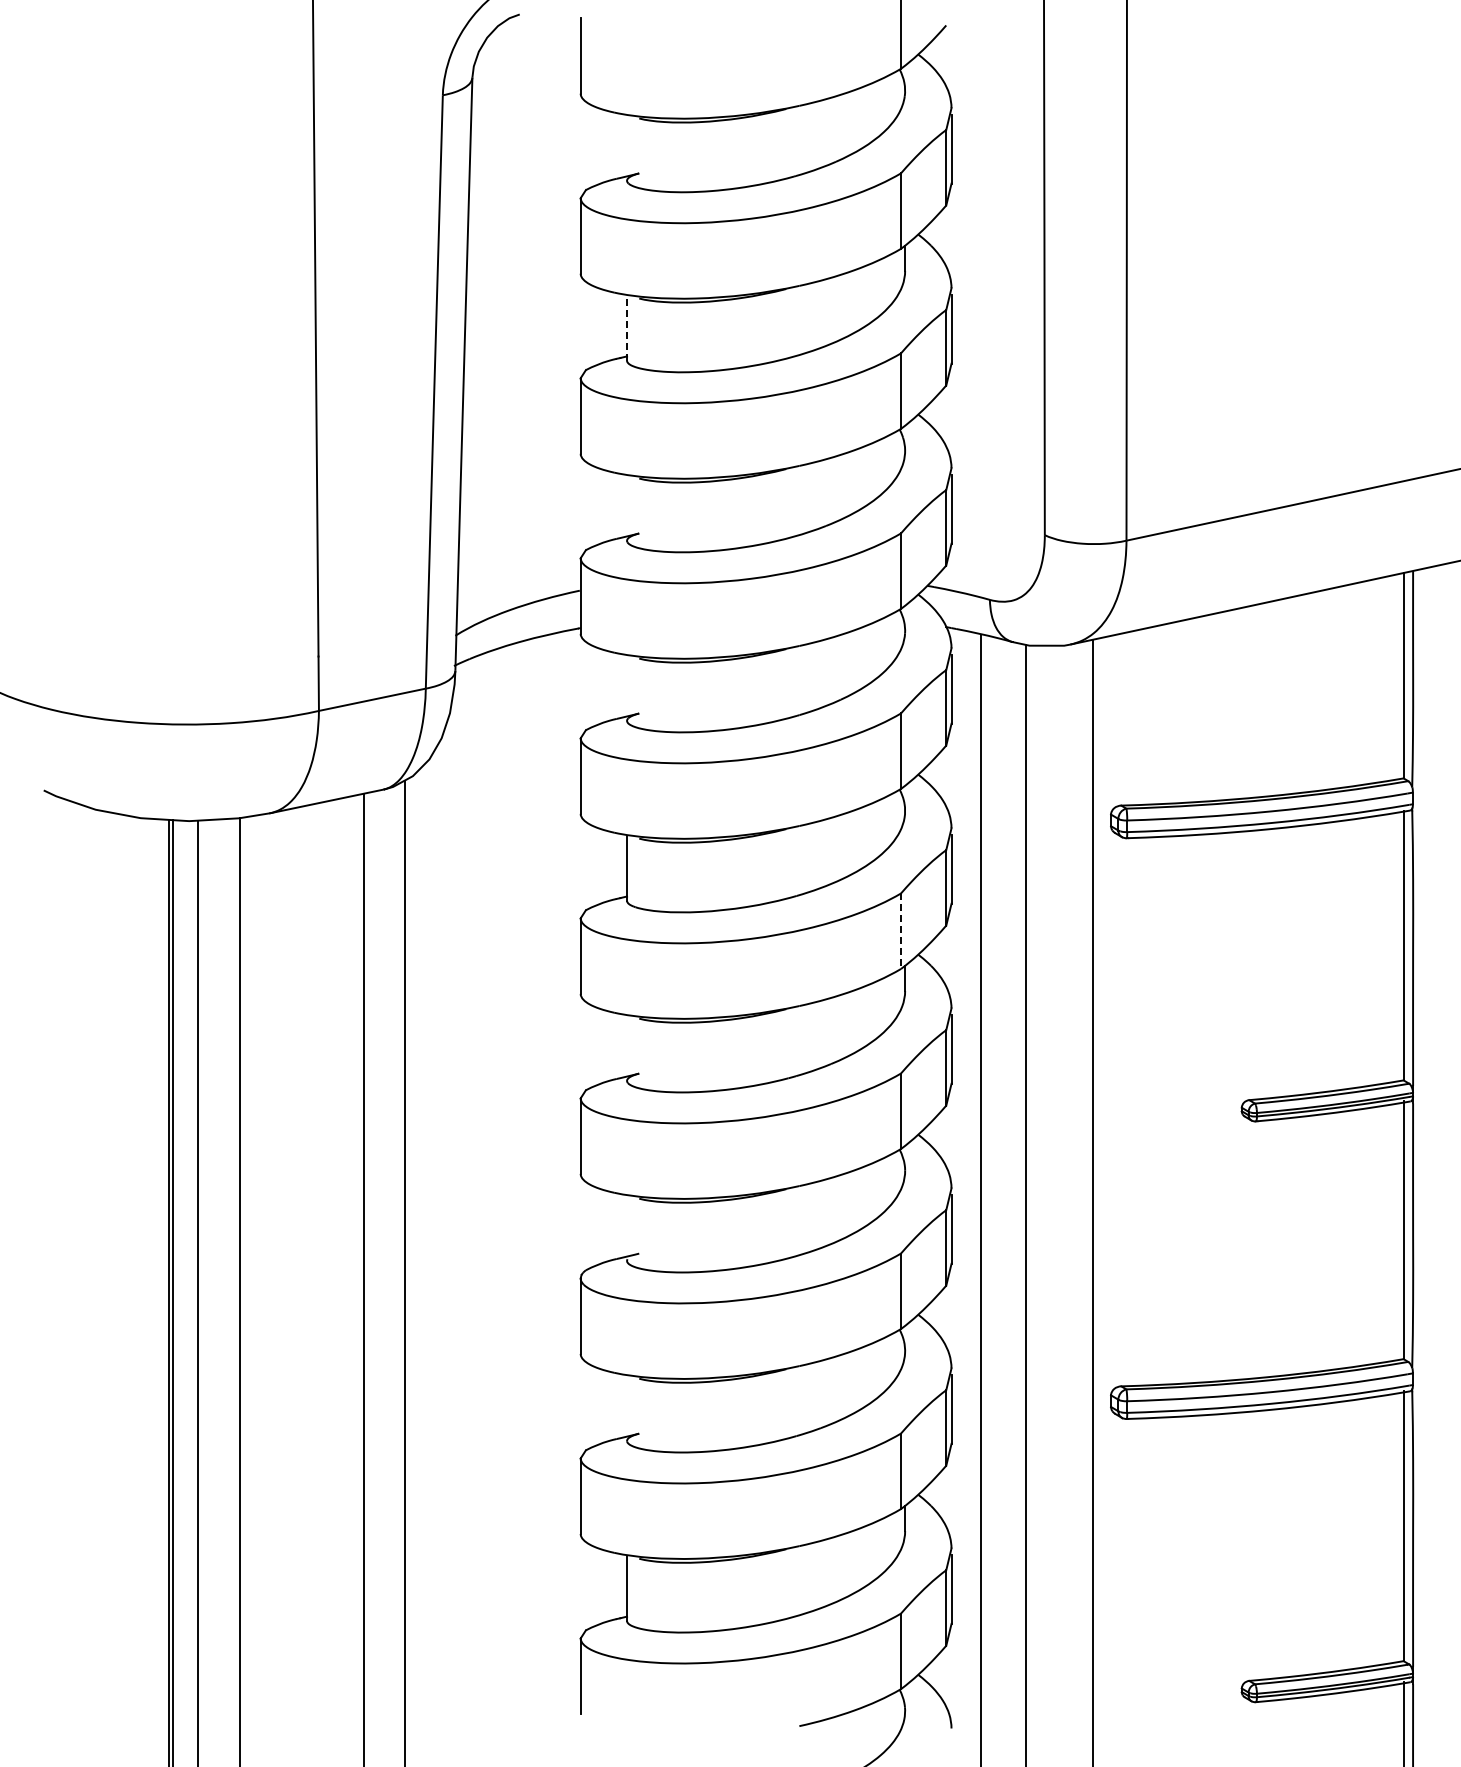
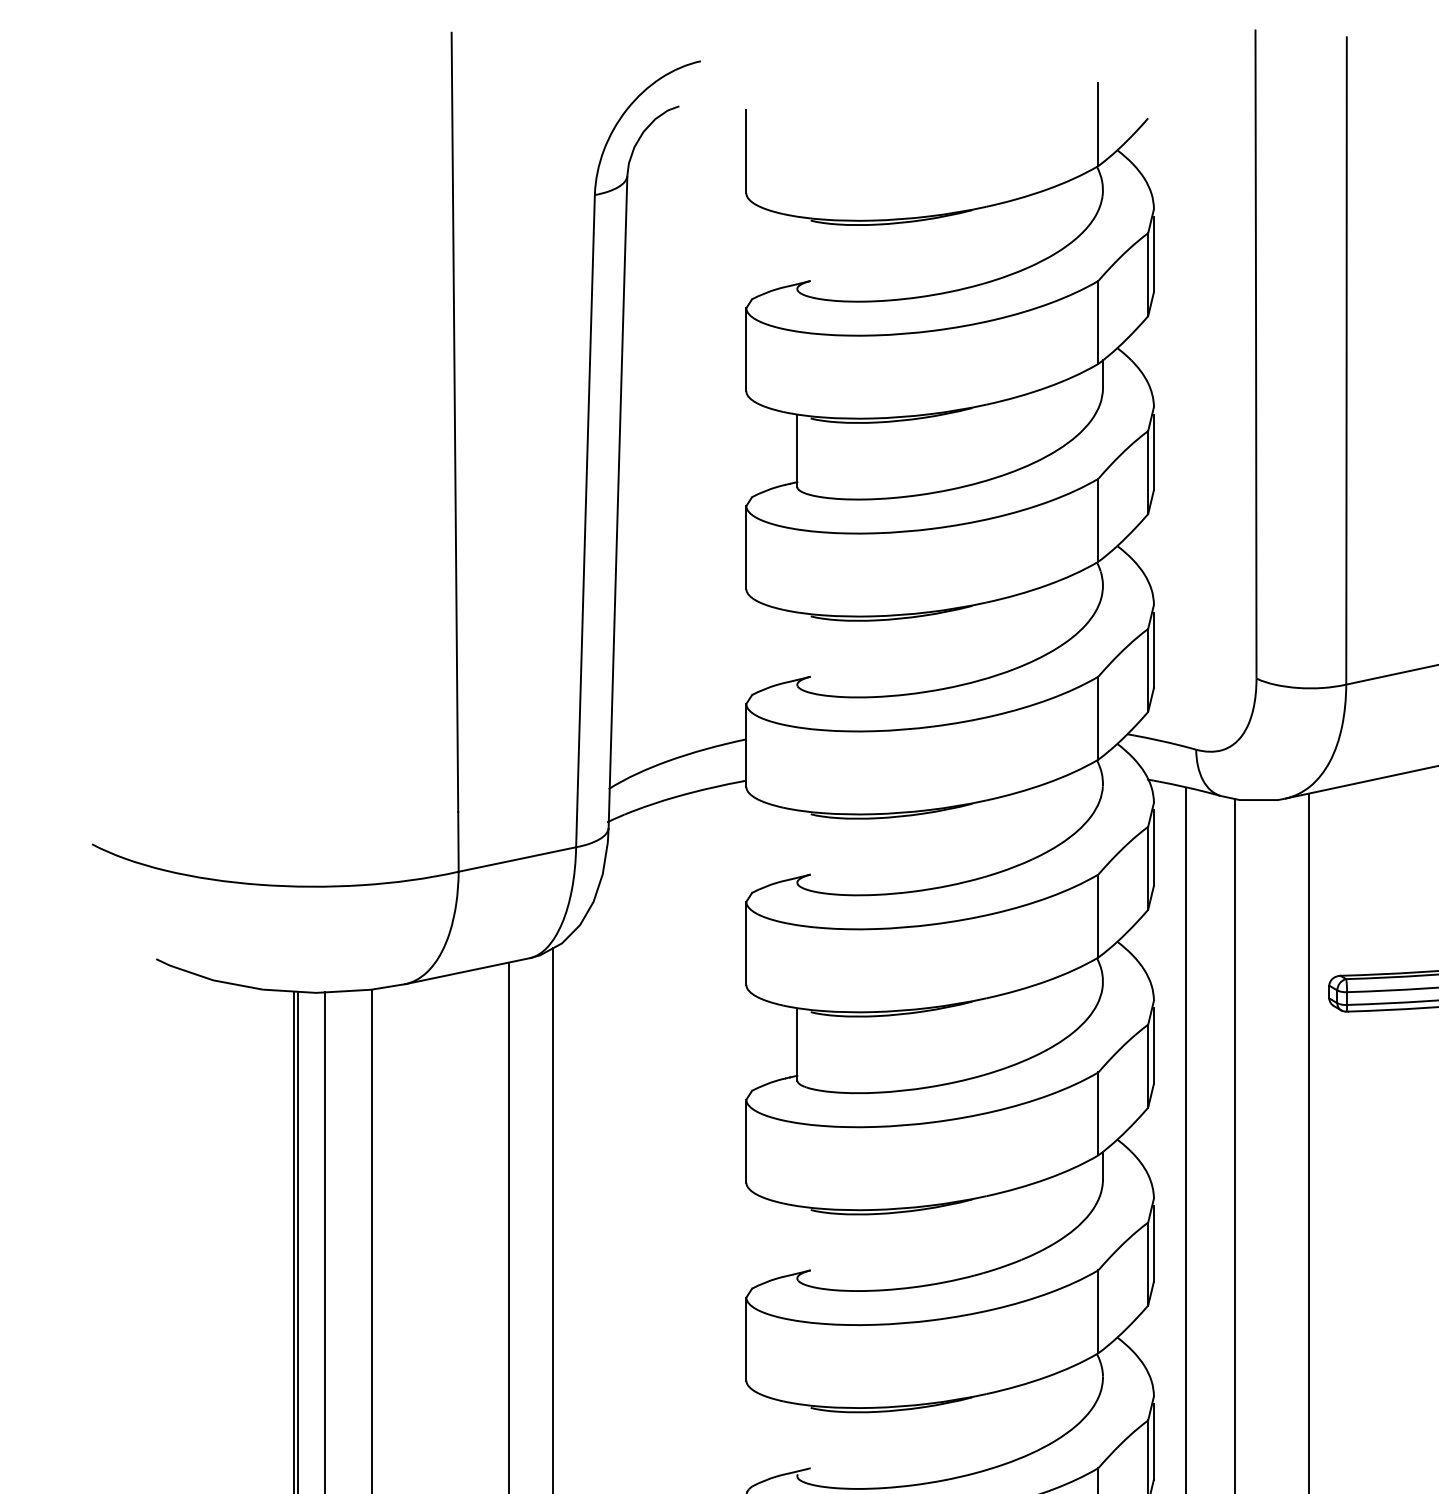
line: (627, 328) -> (797, 451), dashed -> solid
line: (901, 931) -> (1098, 1114), dashed -> solid

